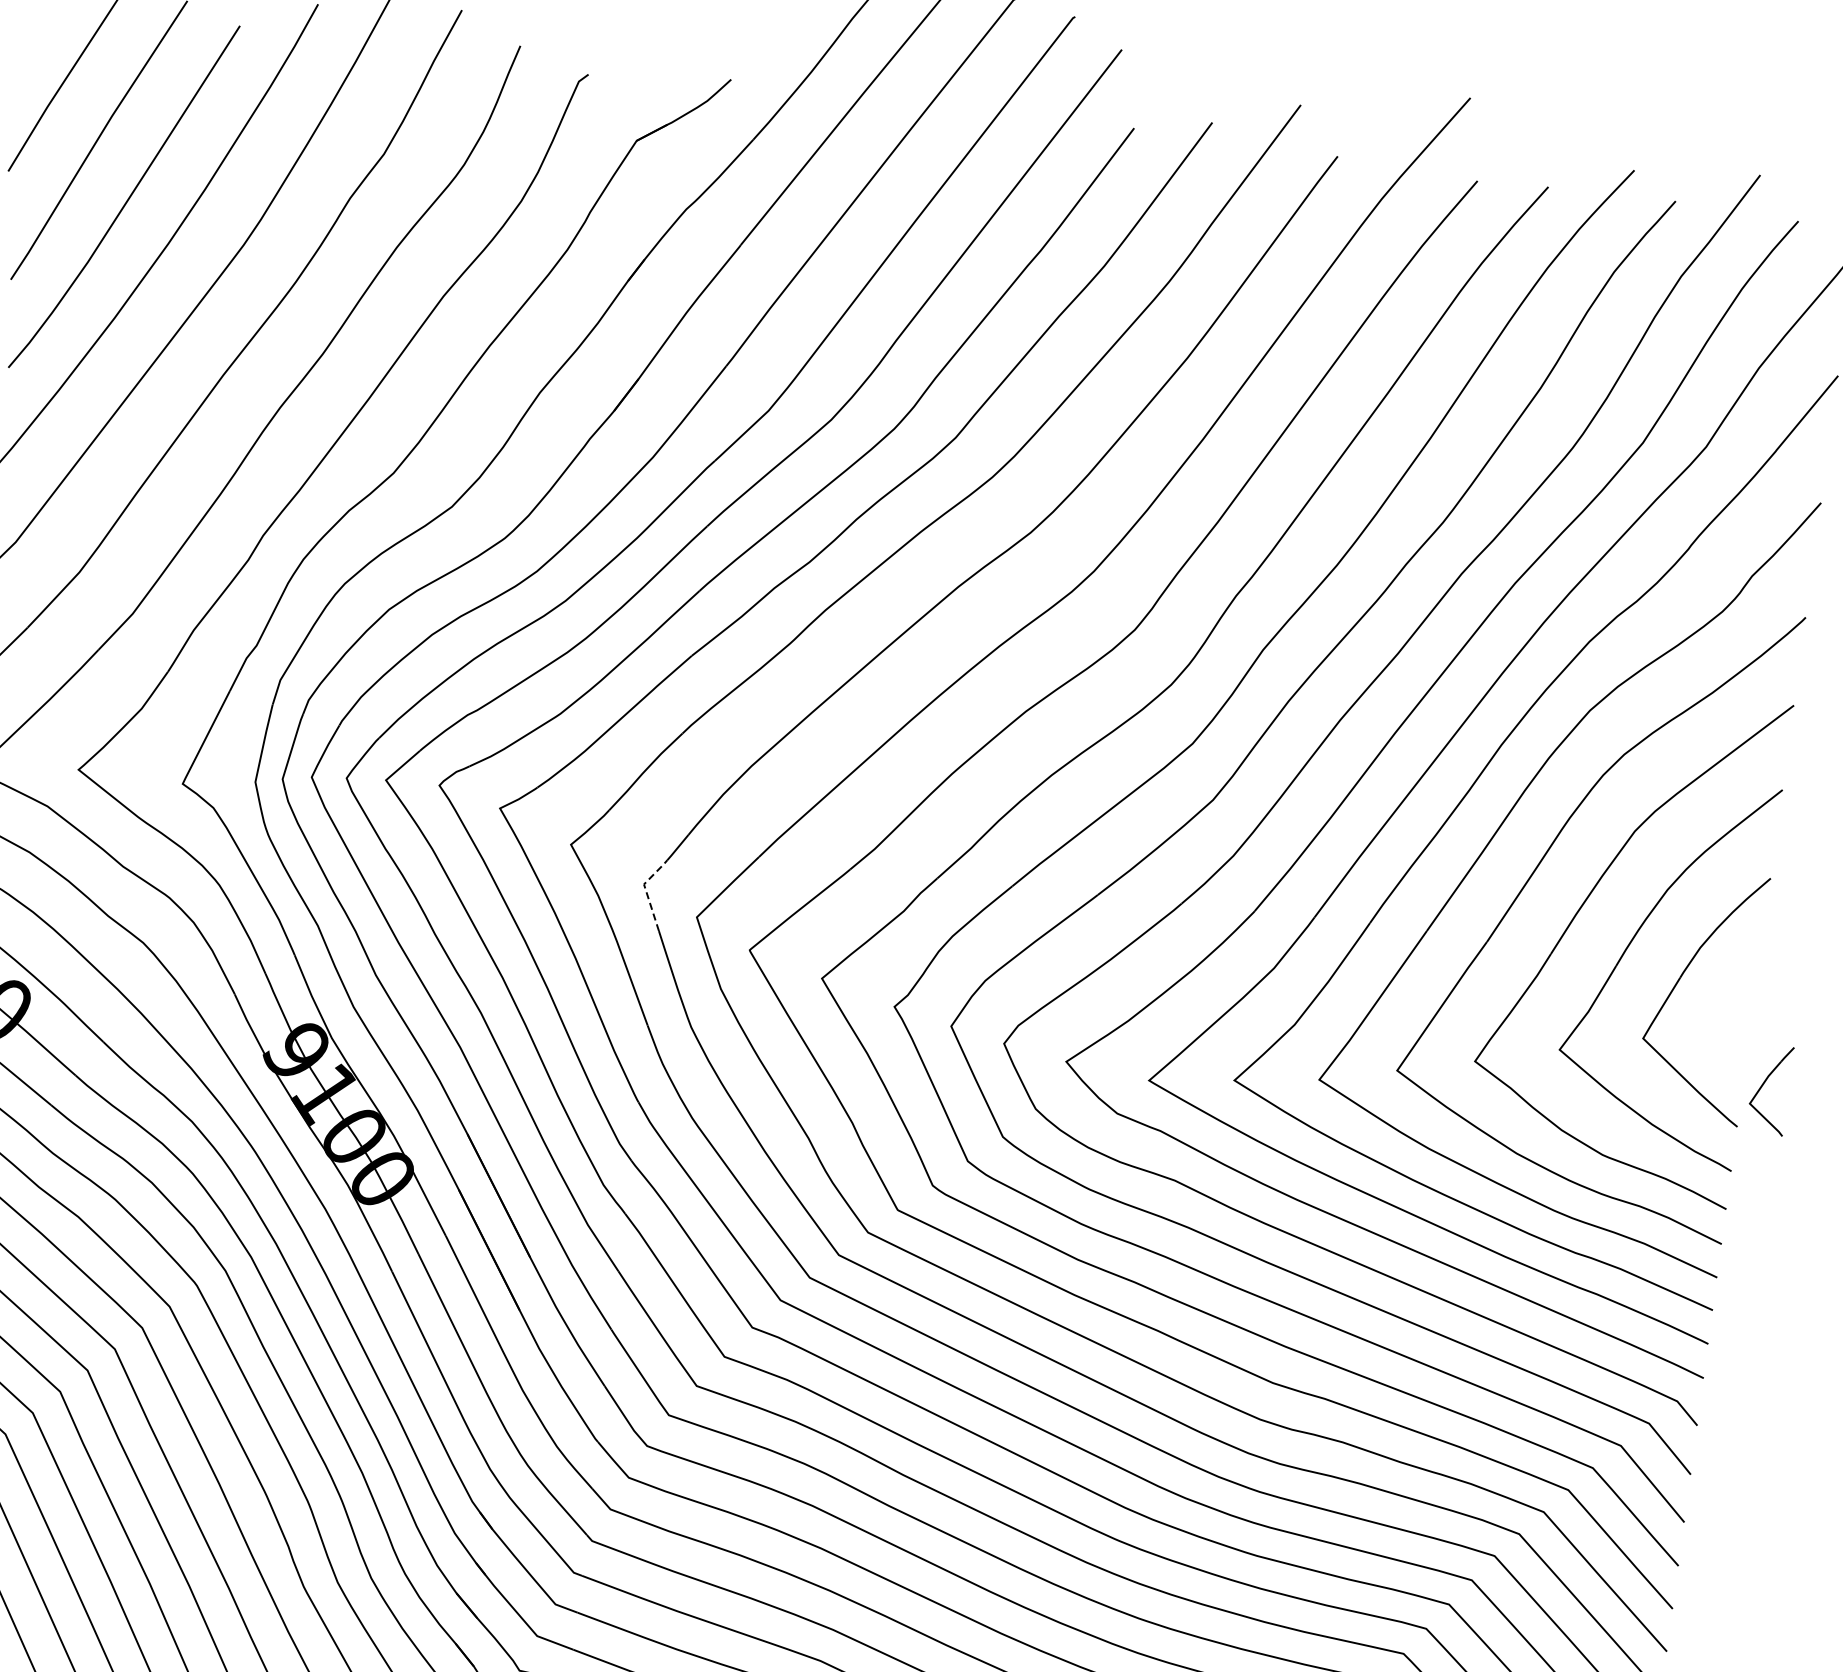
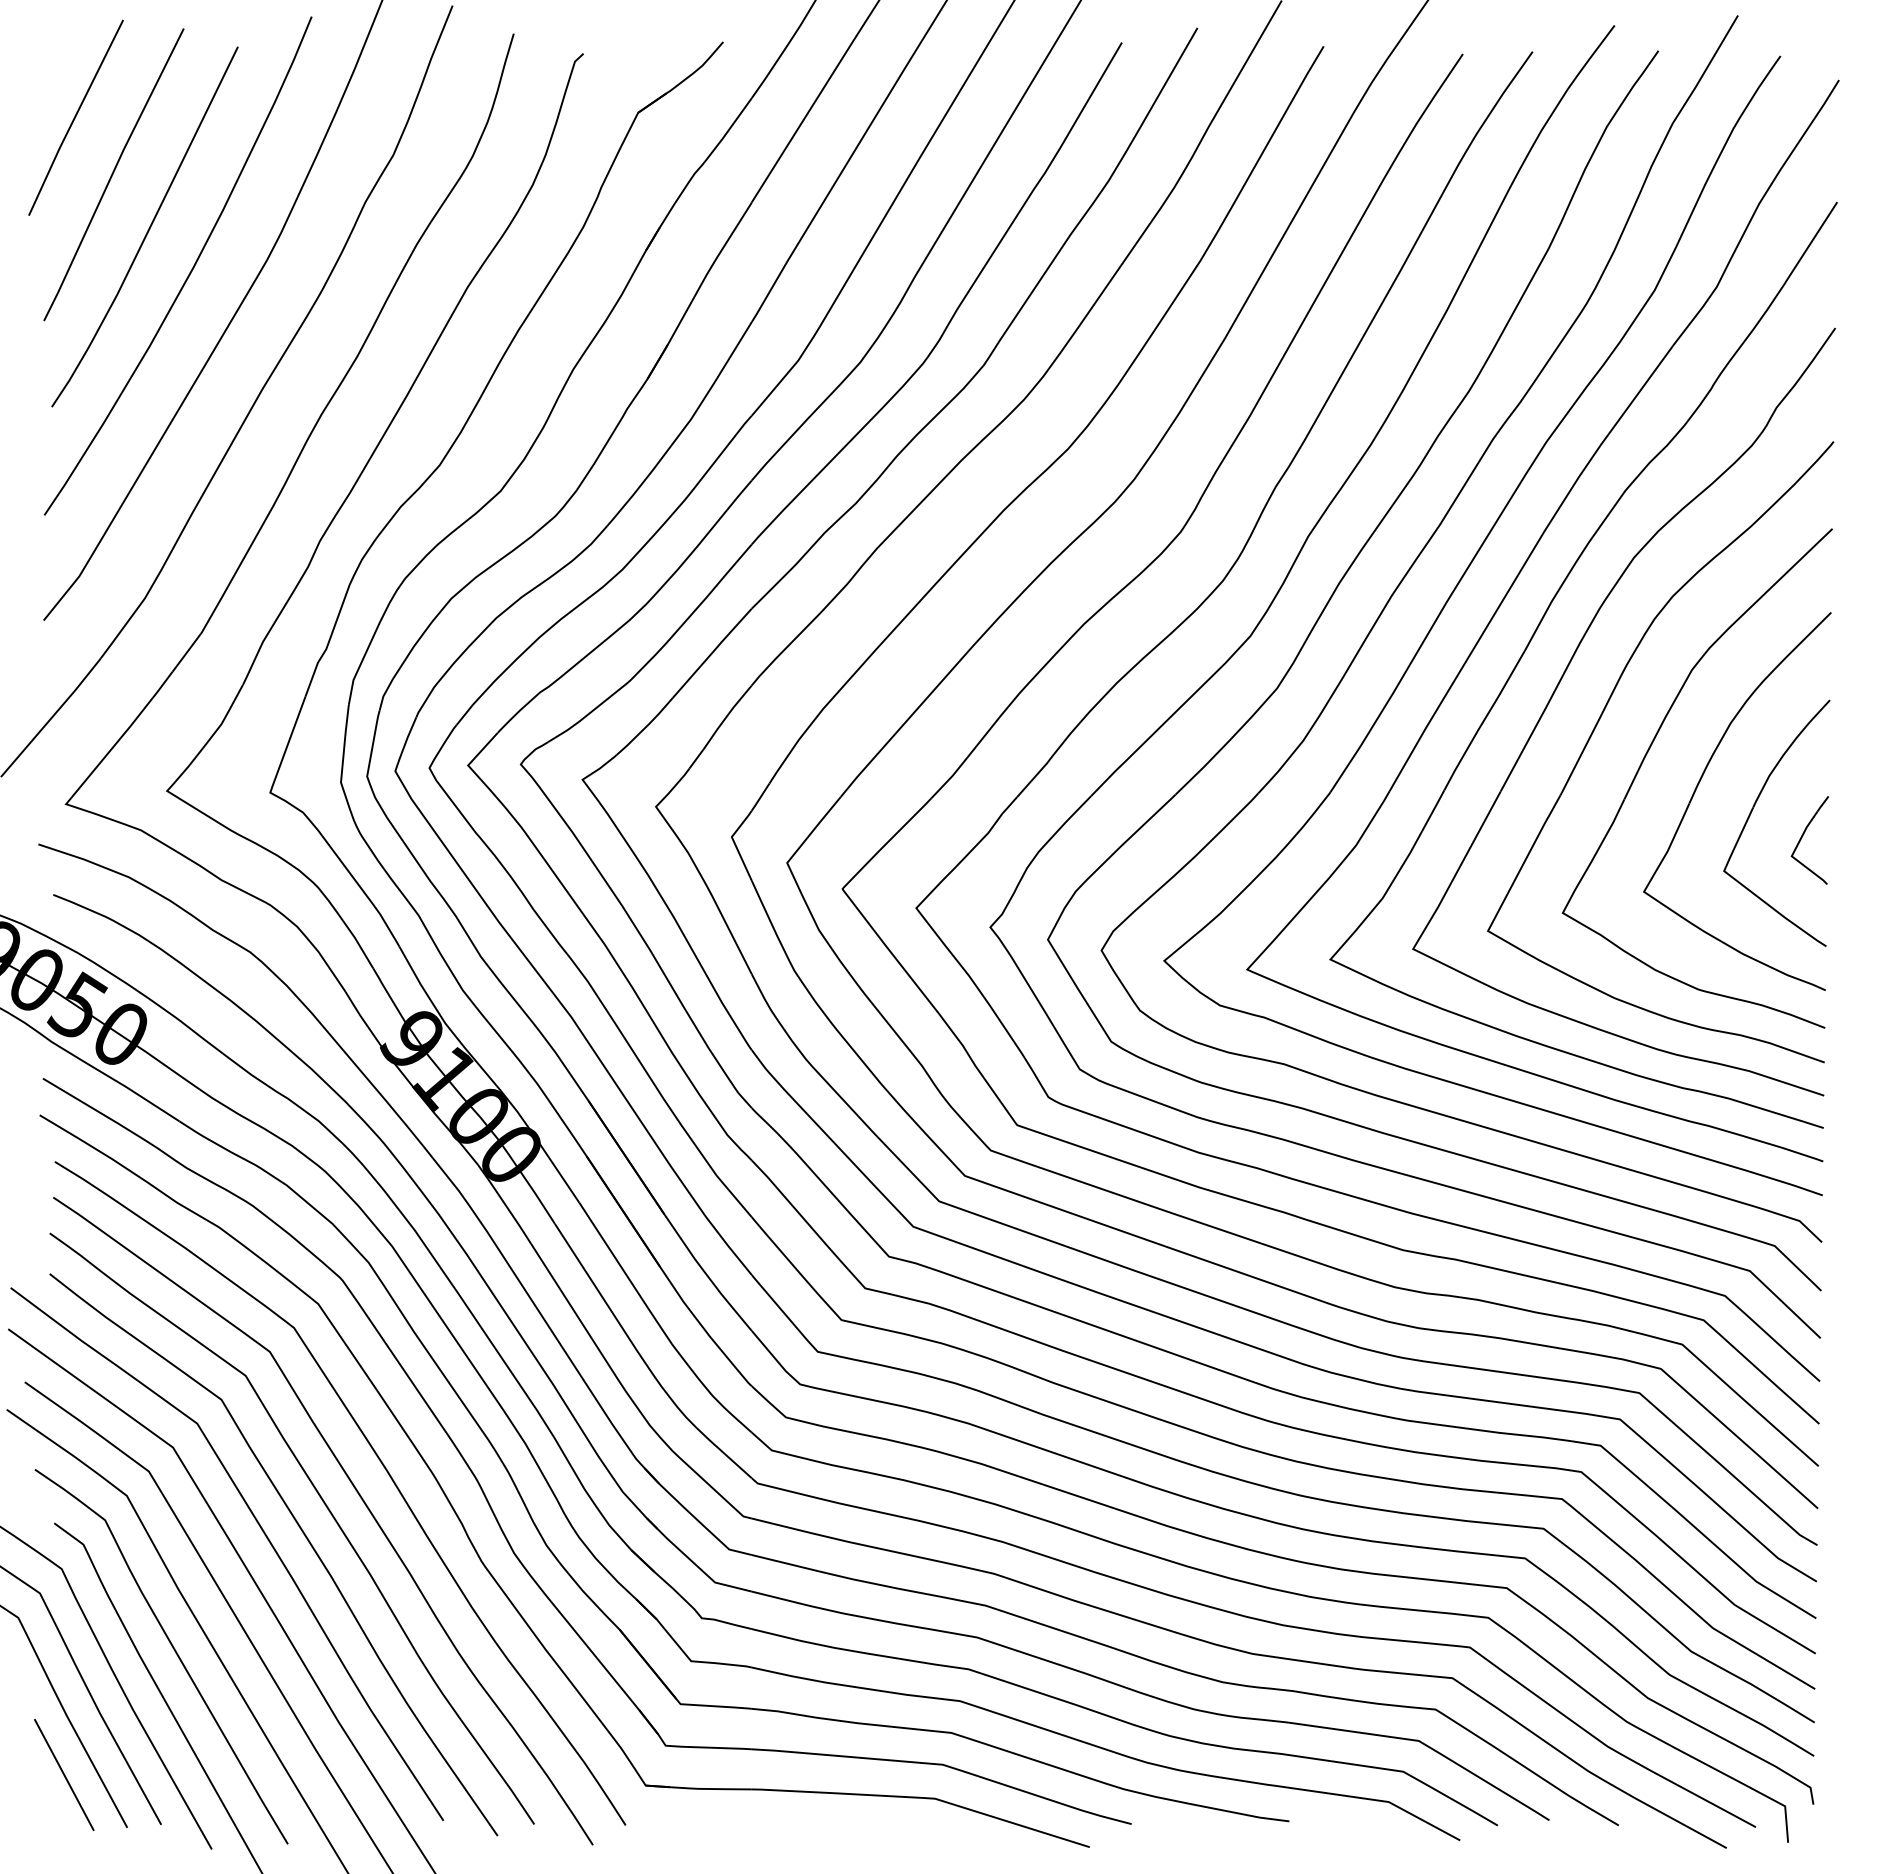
line: (646, 890) -> (734, 842), dashed -> solid
part: (1764, 1085) -> (1803, 836), moved

